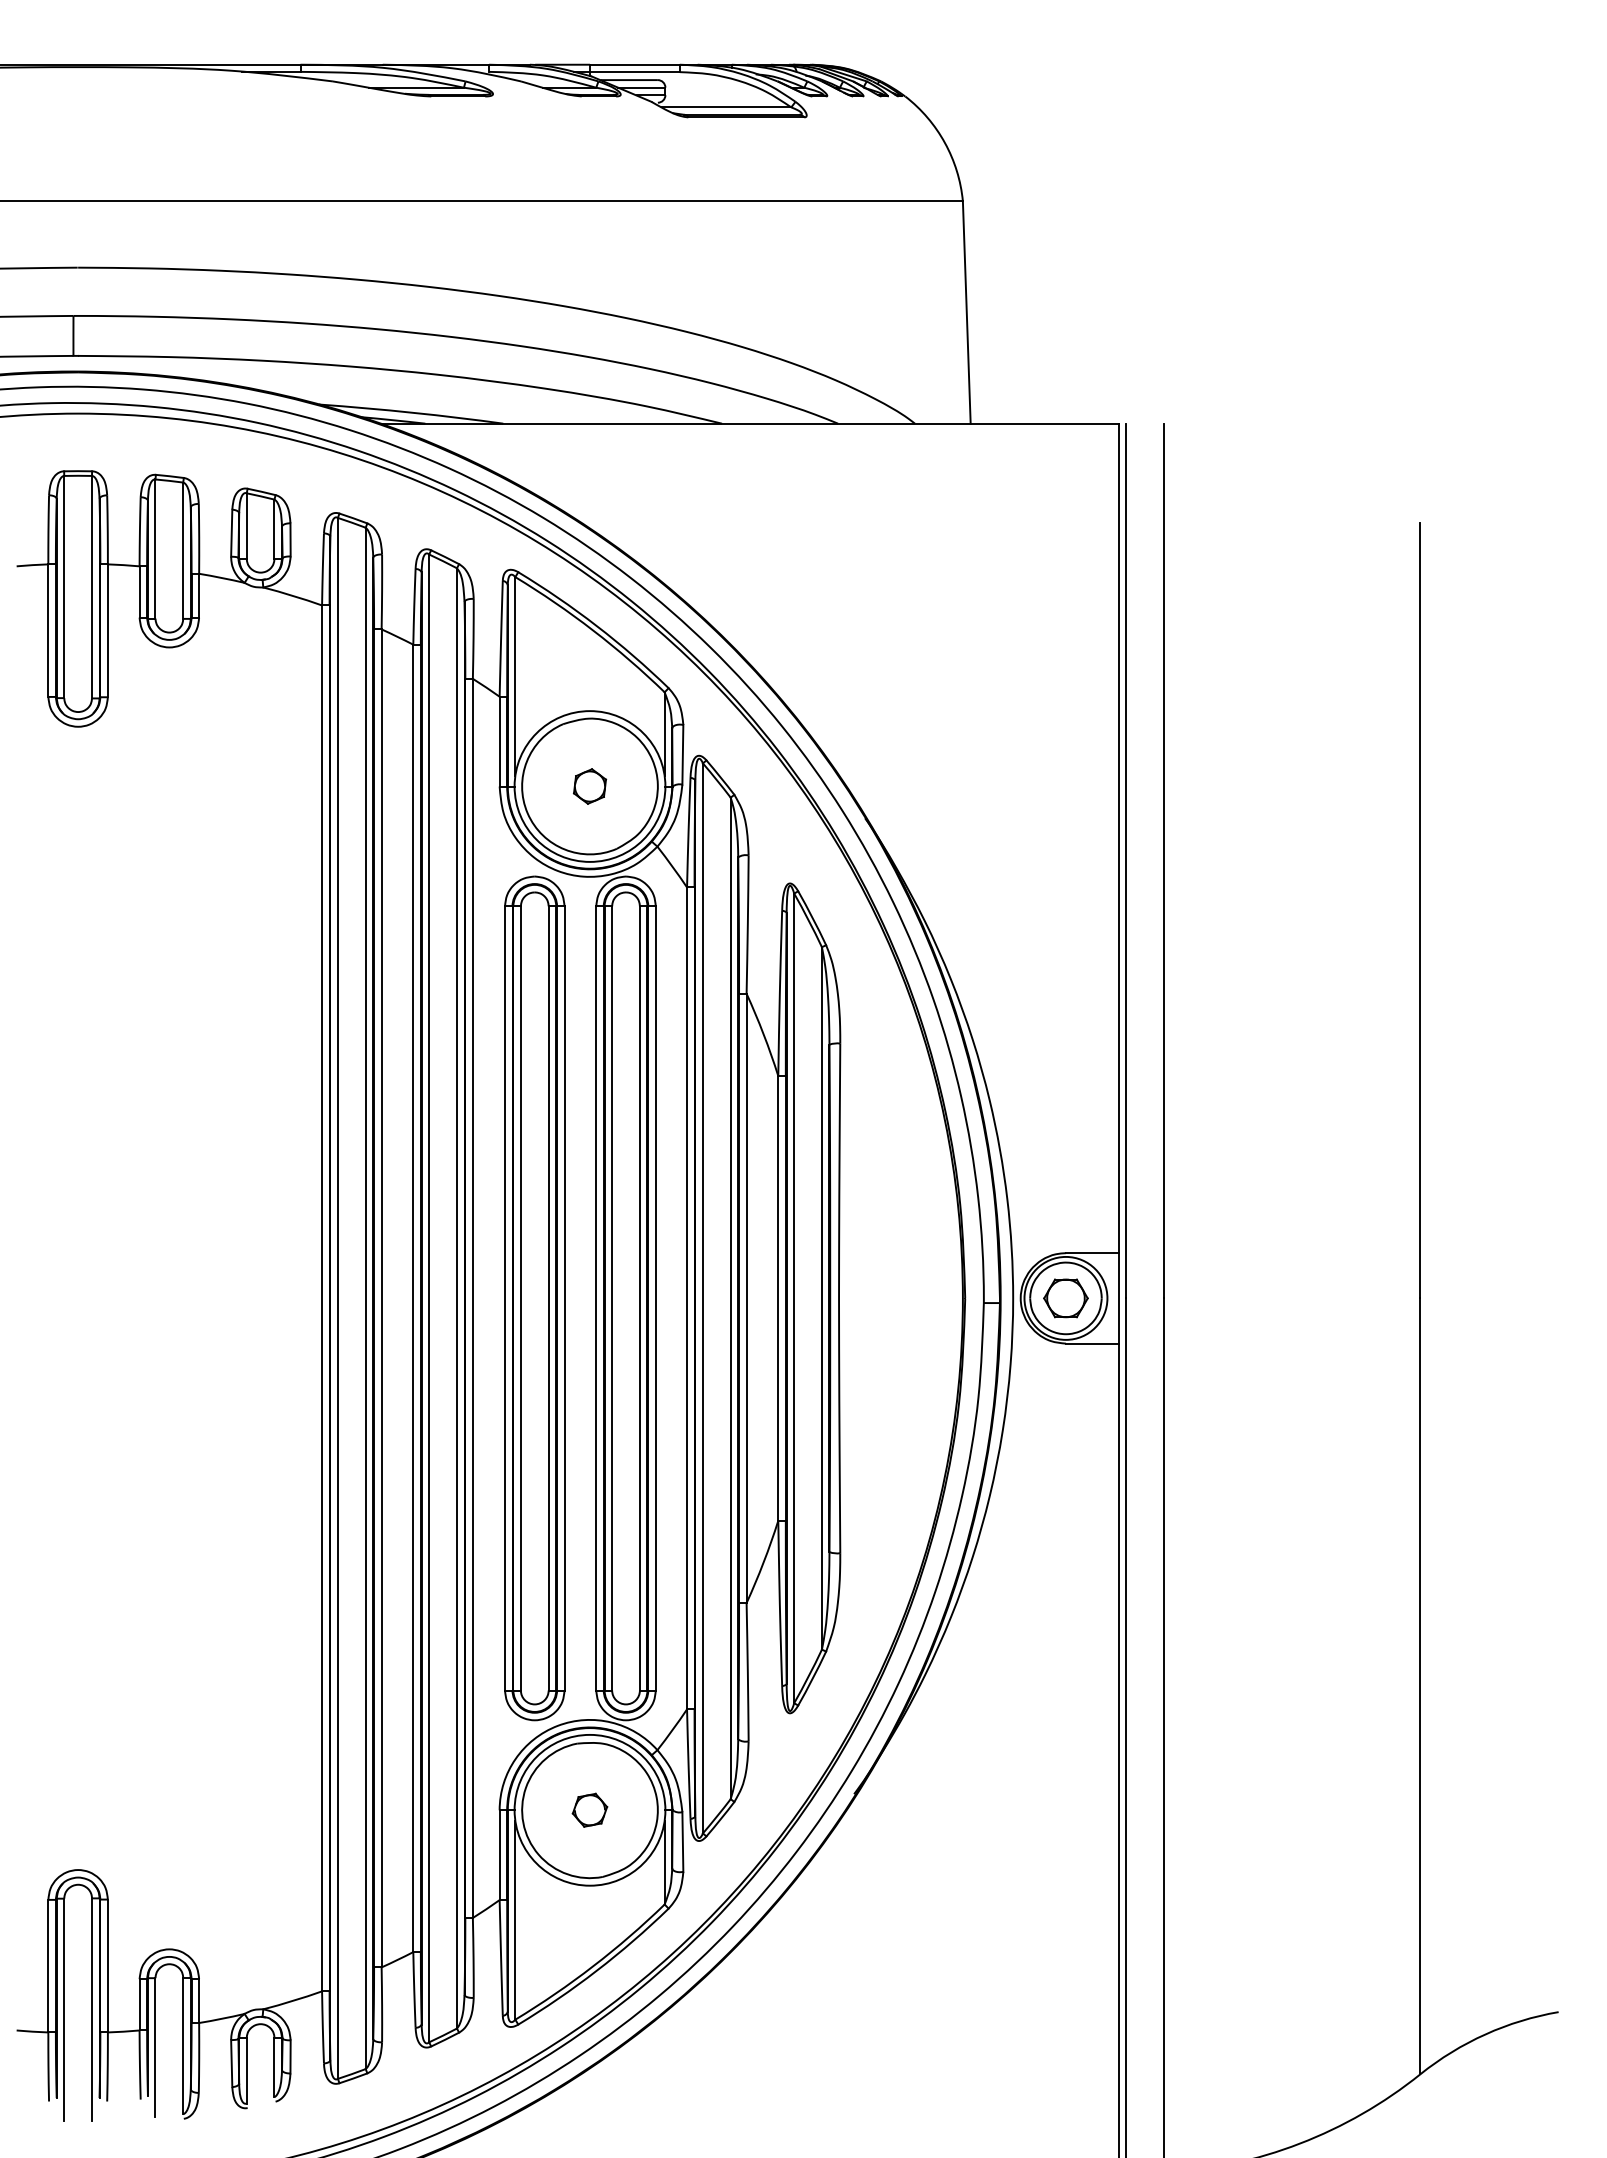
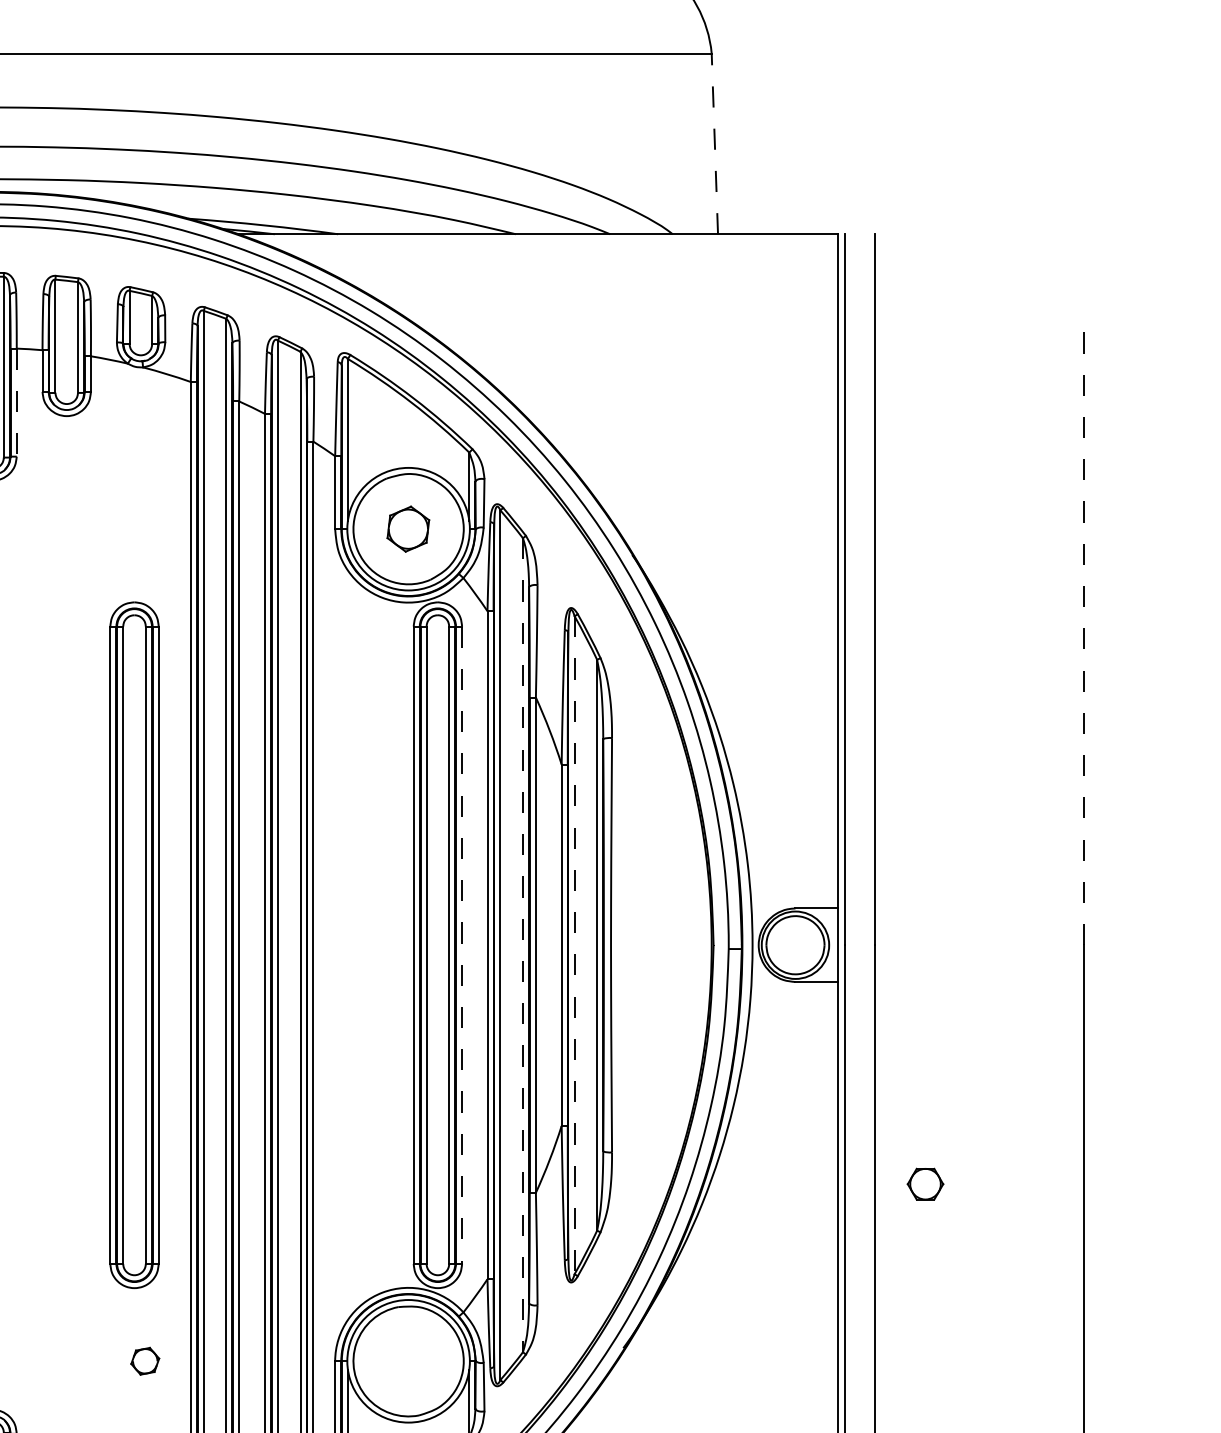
line: (966, 312) -> (714, 143), solid -> dashed
line: (107, 631) -> (16, 403), solid -> dashed
part: (590, 786) -> (409, 529), size x1.6
line: (1420, 910) -> (1083, 629), solid -> dashed
part: (534, 1298) -> (134, 945), moved
line: (655, 1298) -> (461, 945), solid -> dashed
line: (730, 1298) -> (522, 945), solid -> dashed
line: (794, 1298) -> (574, 945), solid -> dashed
part: (1065, 1298) -> (925, 1184), moved
part: (589, 1809) -> (144, 1360), moved

